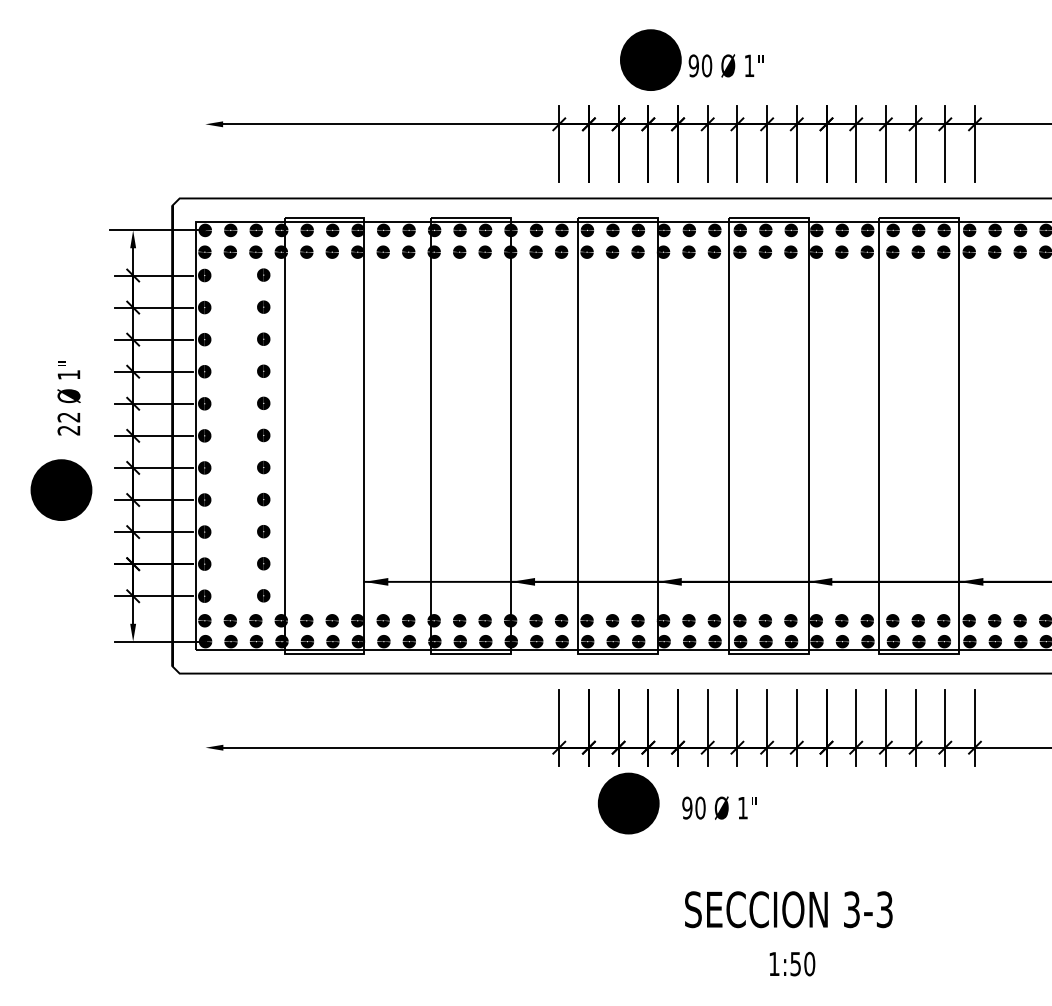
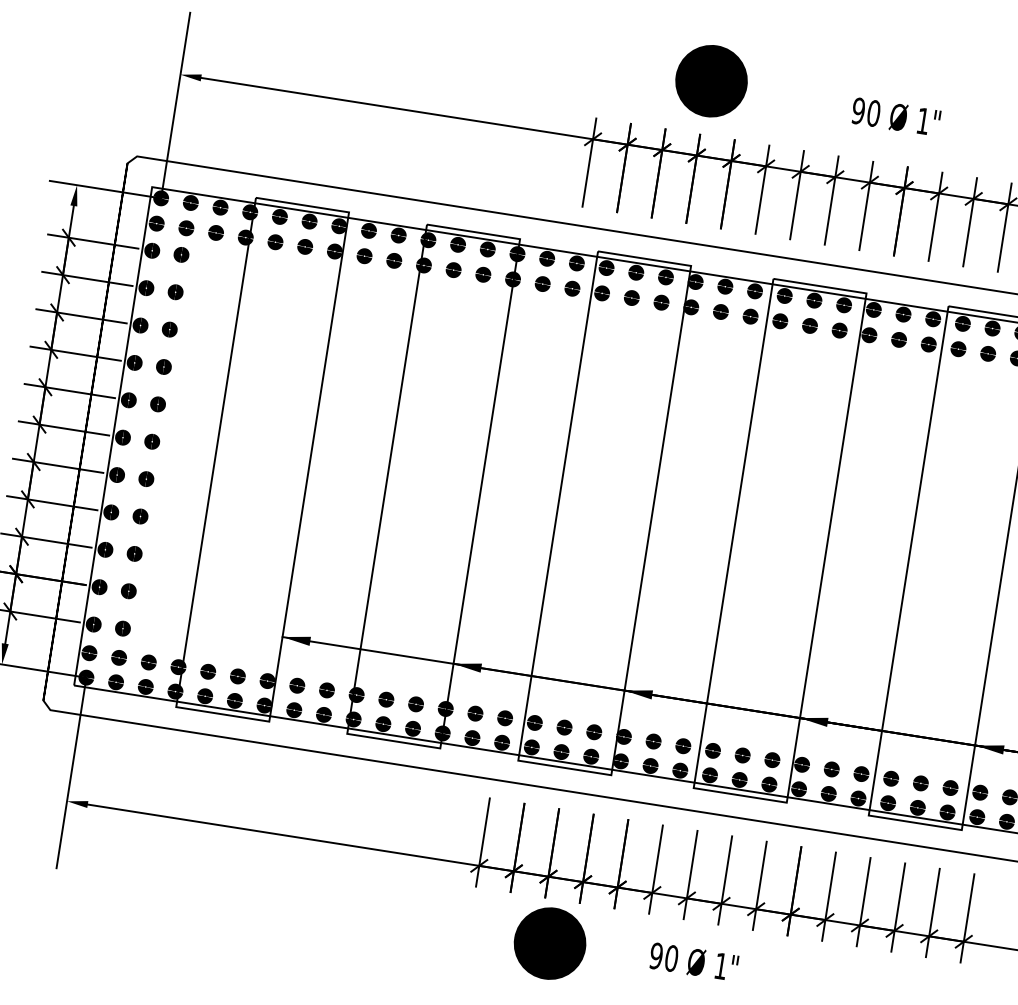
text: (725, 65) -> (895, 116), moved
line: (205, 150) -> (175, 105), added
part: (263, 435) -> (151, 441), moved
line: (205, 723) -> (71, 773), added
text: (719, 807) -> (693, 961), moved

